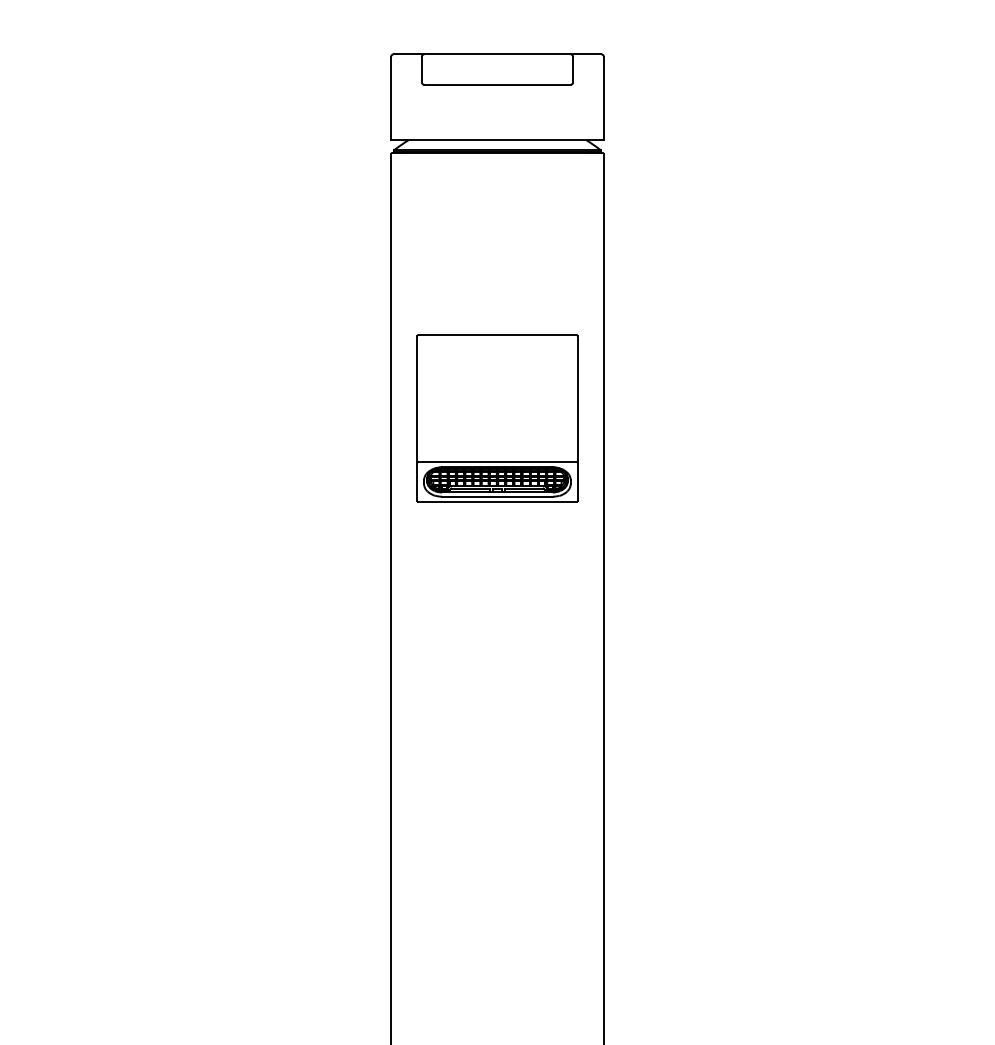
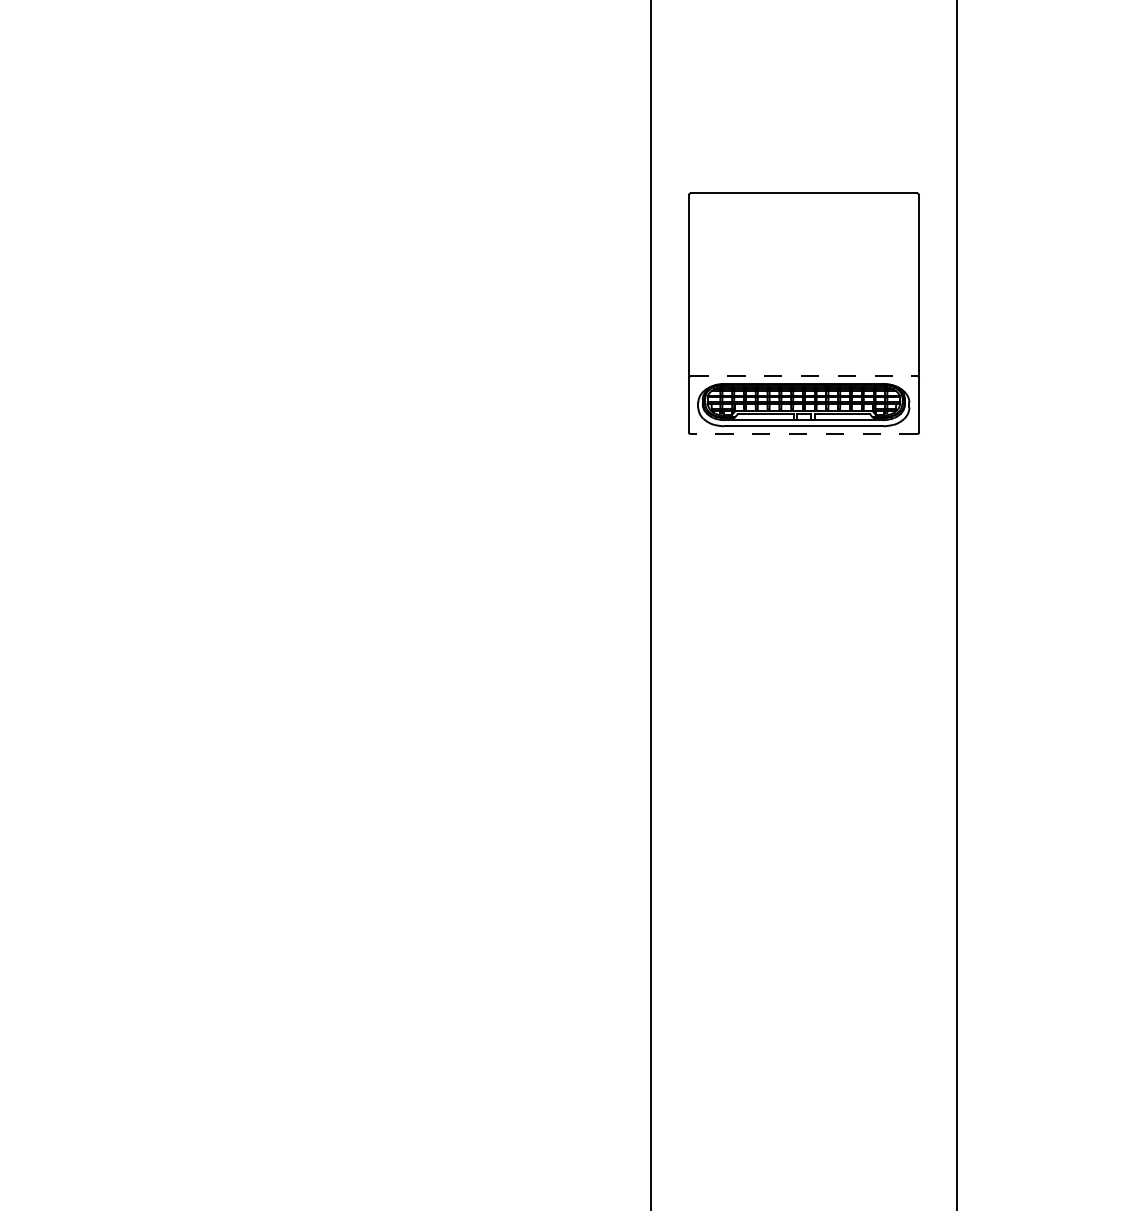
line: (497, 462) -> (803, 377), solid -> dashed
line: (497, 502) -> (803, 434), solid -> dashed

